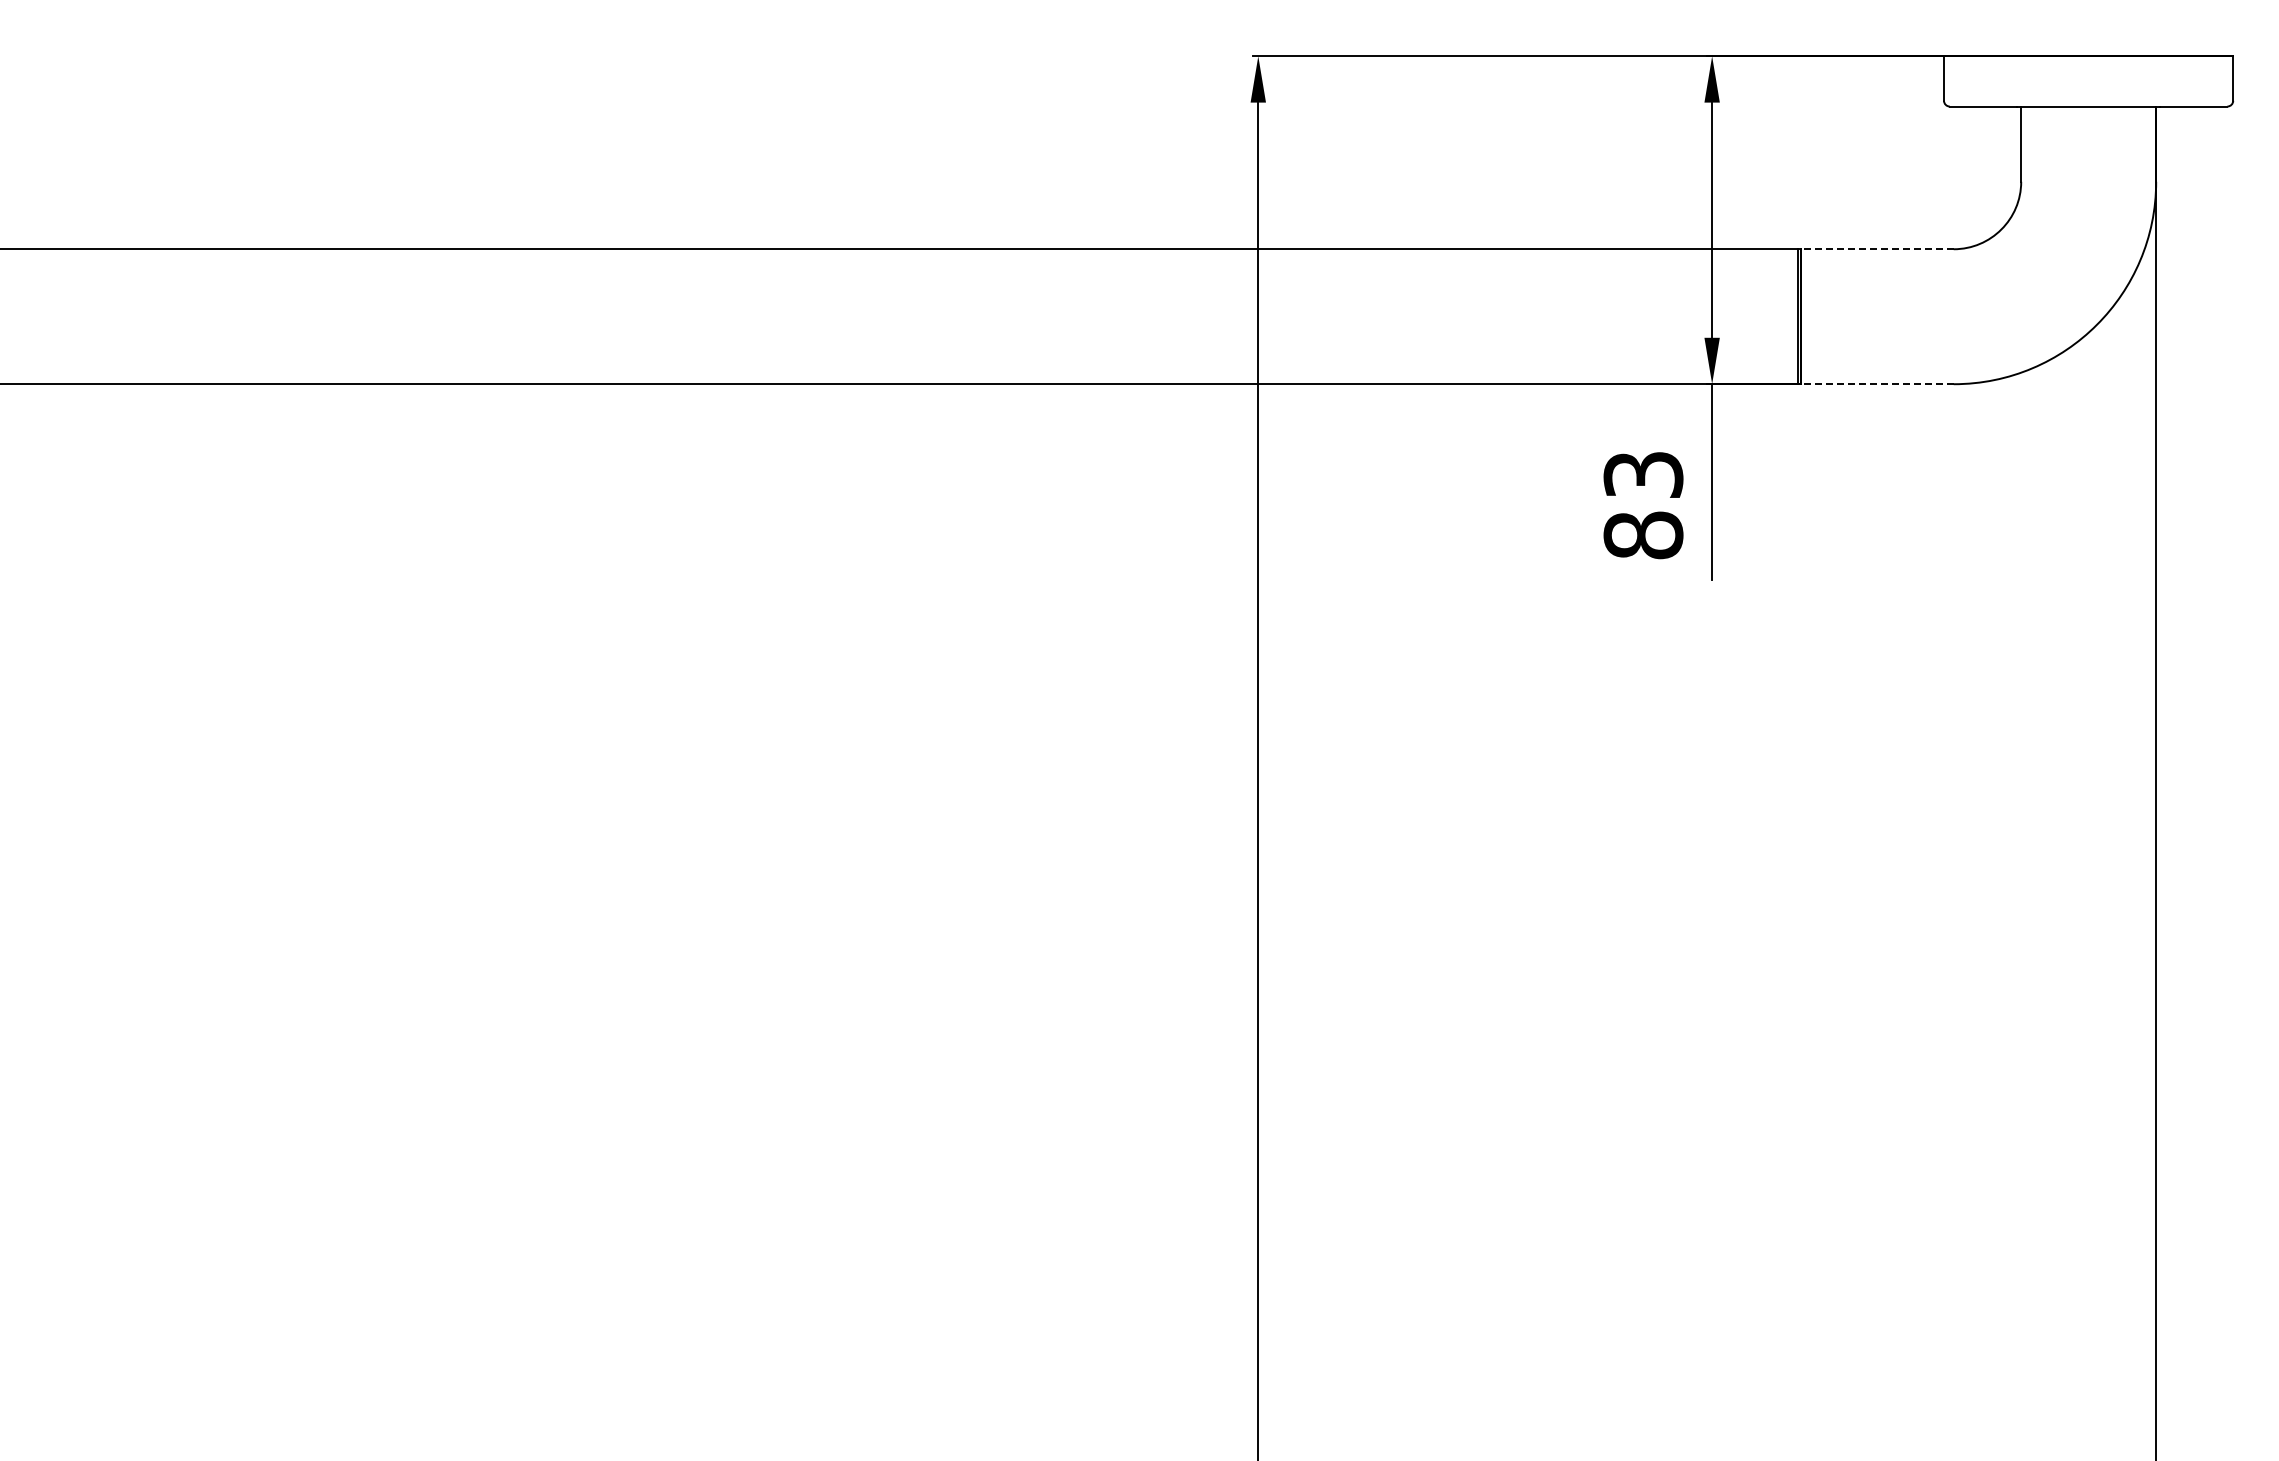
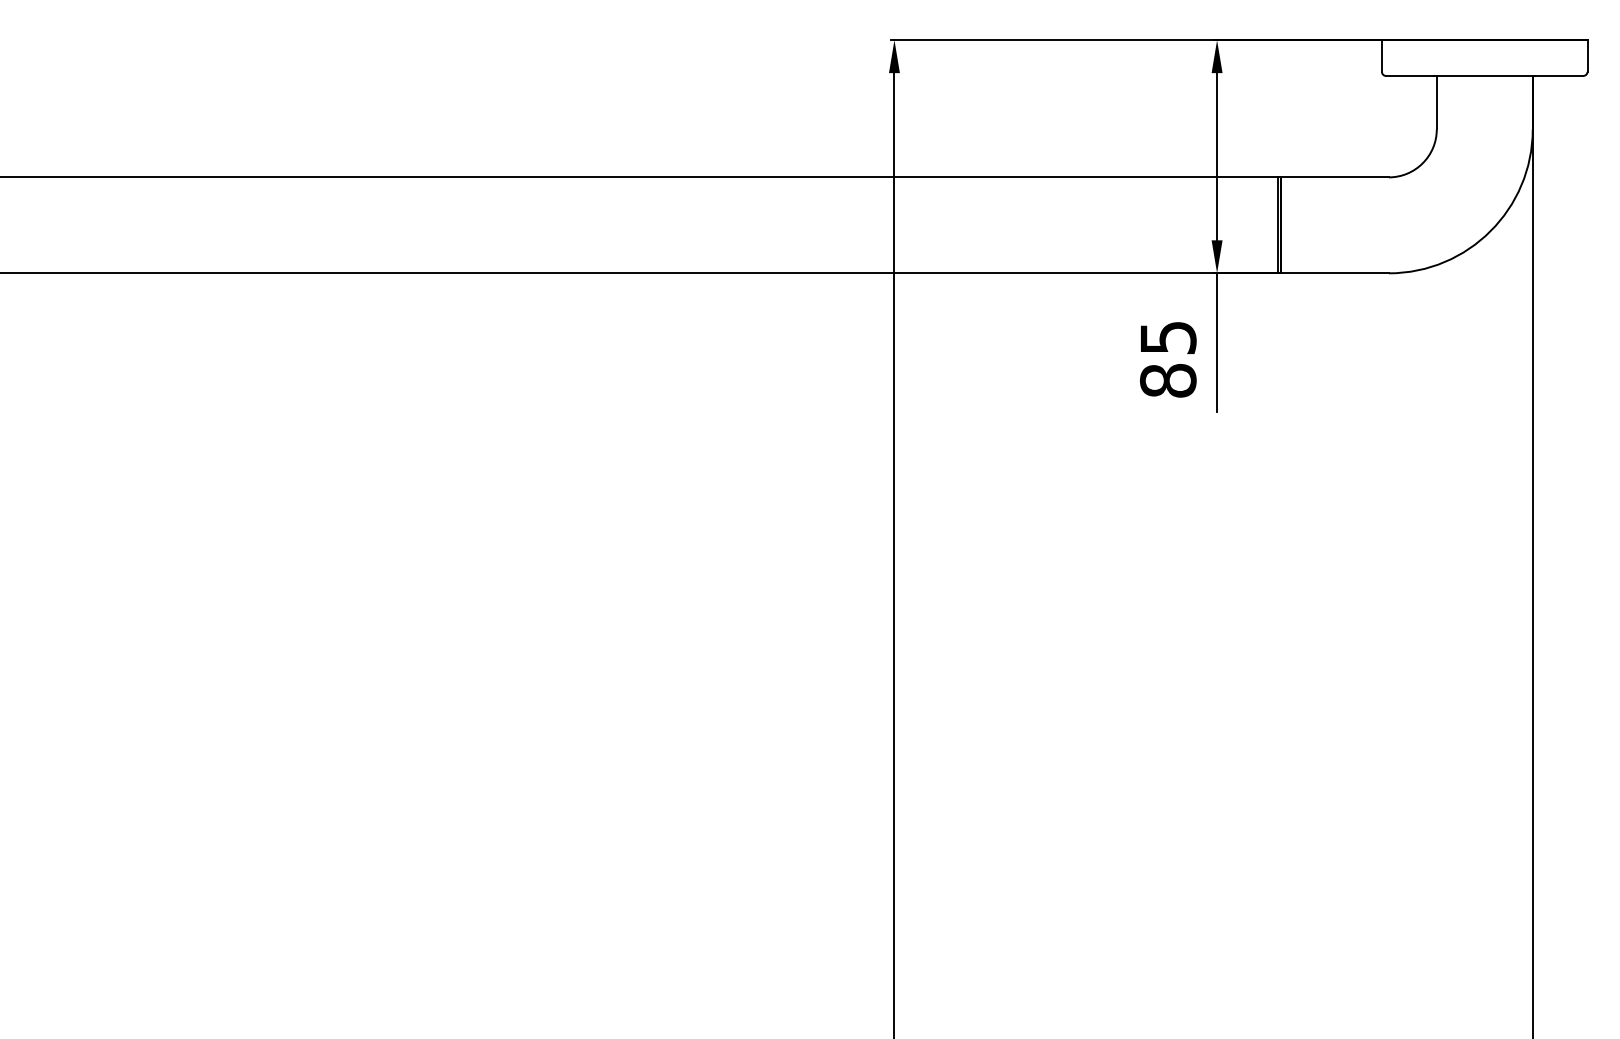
line: (1877, 249) -> (1334, 177), dashed -> solid
line: (1877, 384) -> (1334, 273), dashed -> solid
text: (1642, 474) -> (1167, 337), 83 -> 85

